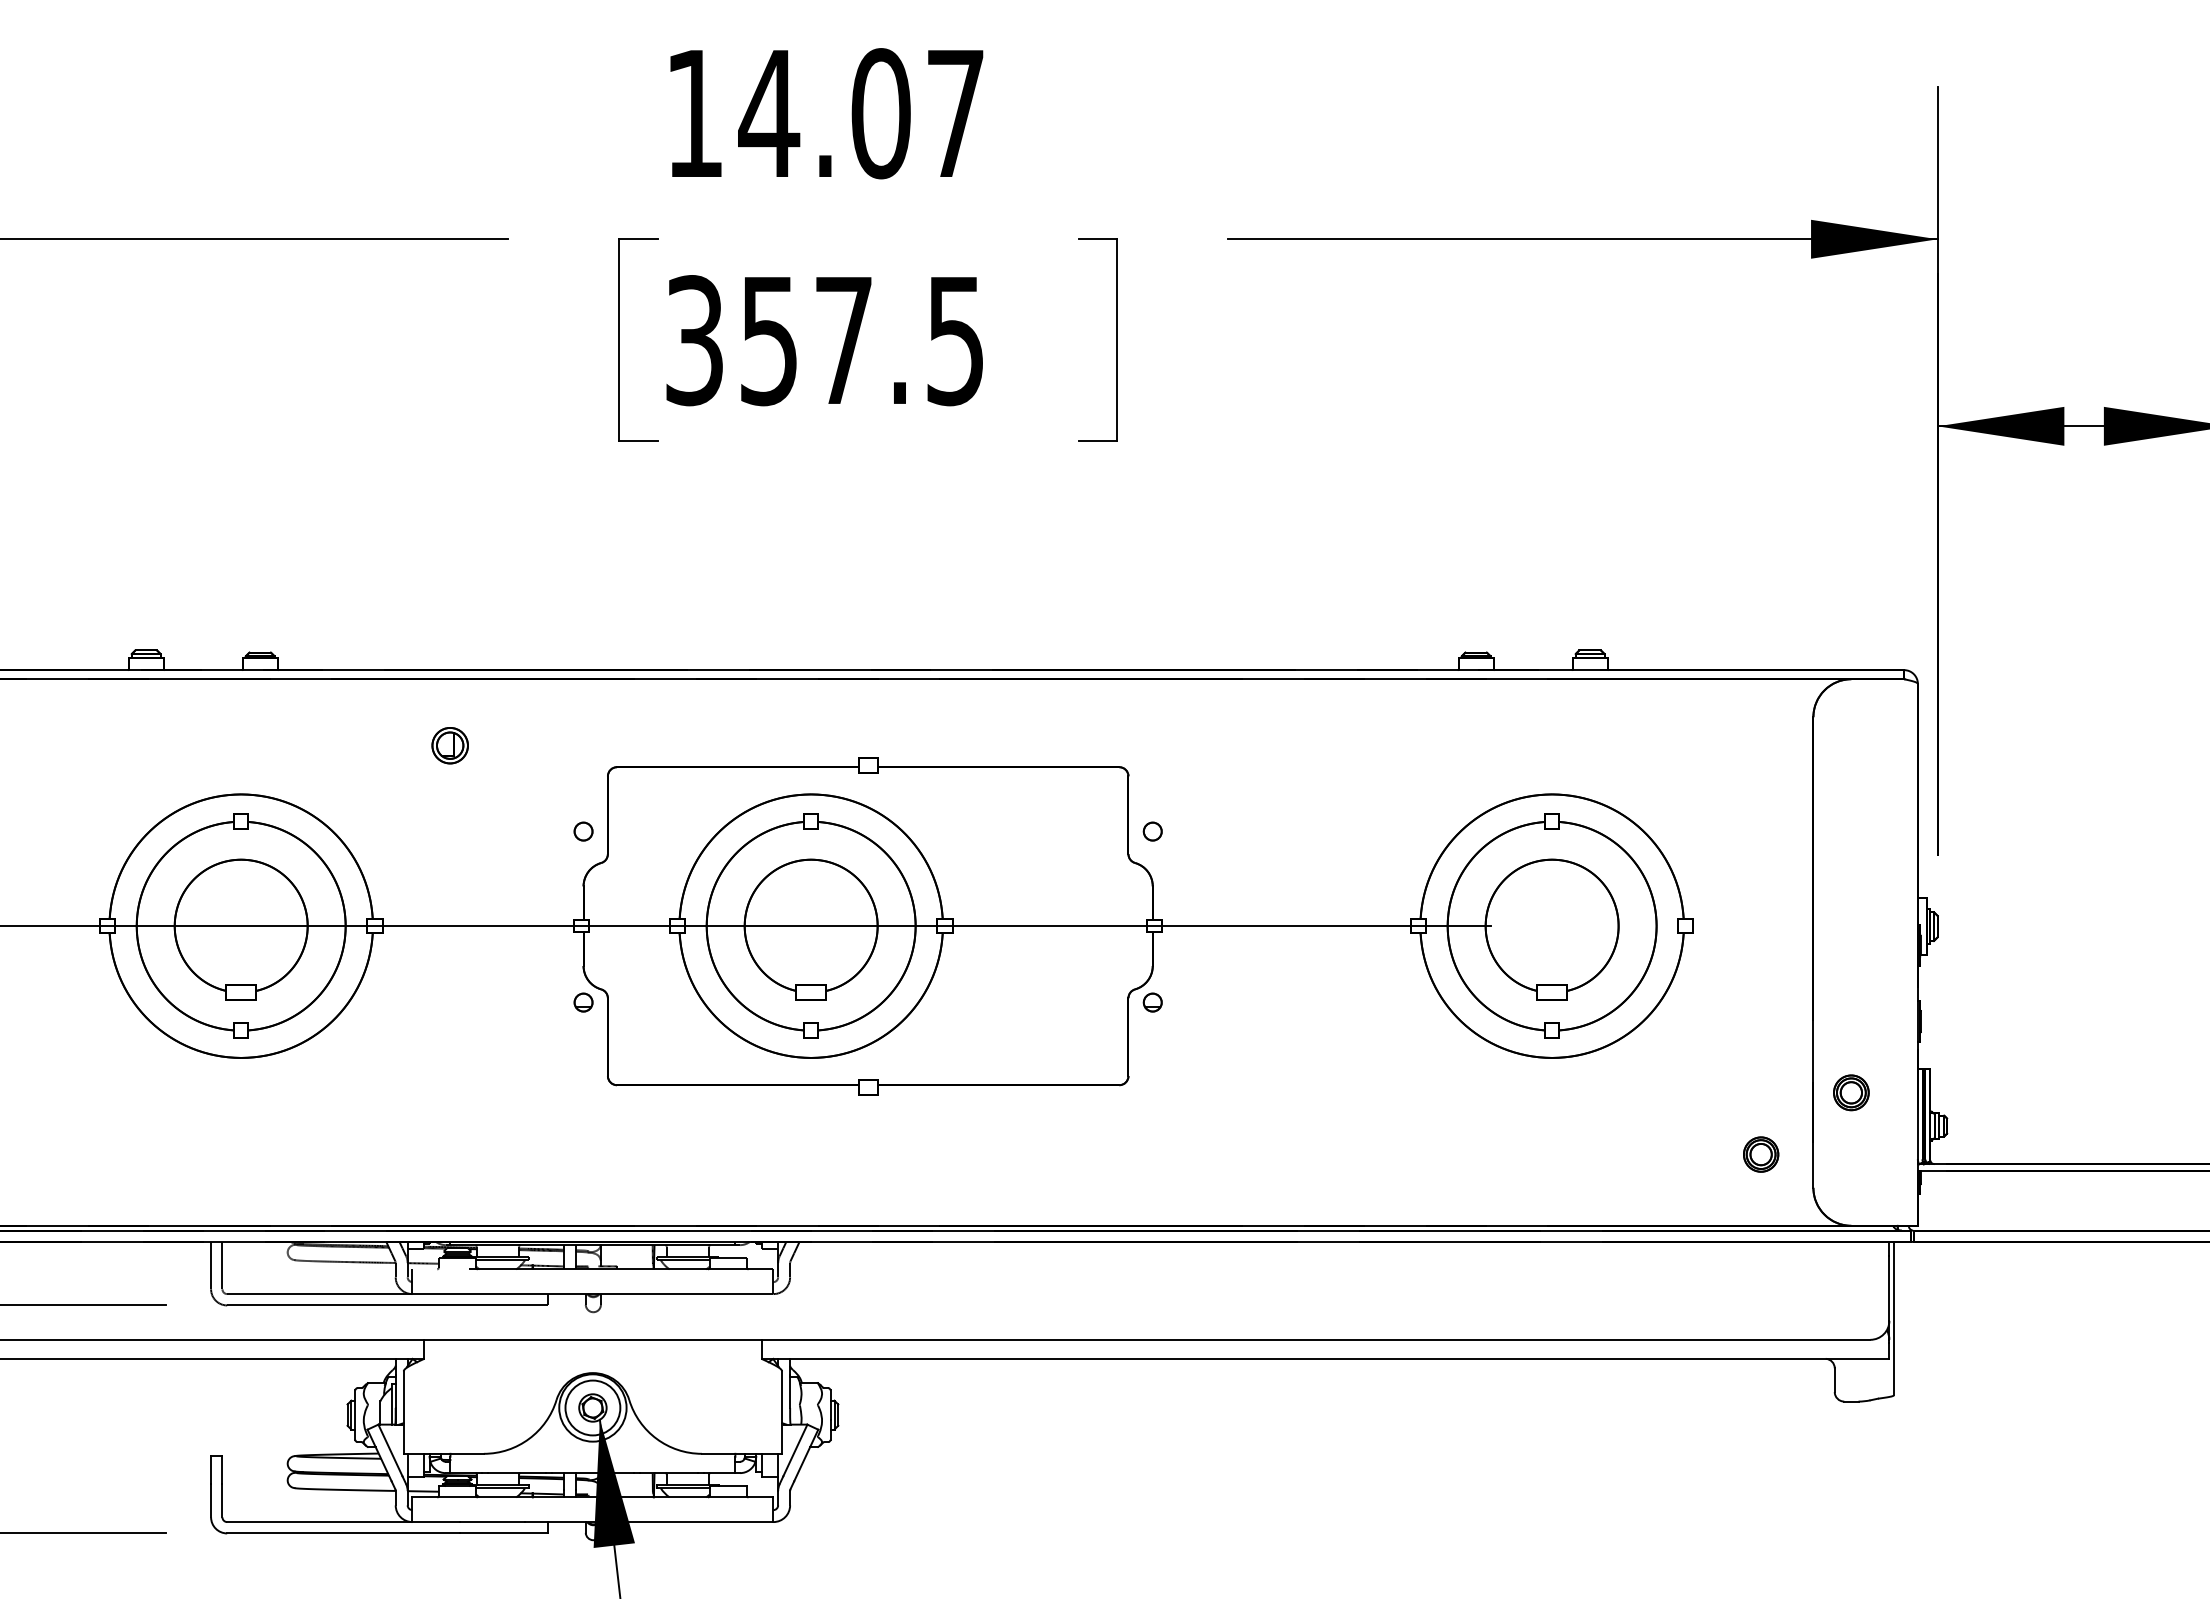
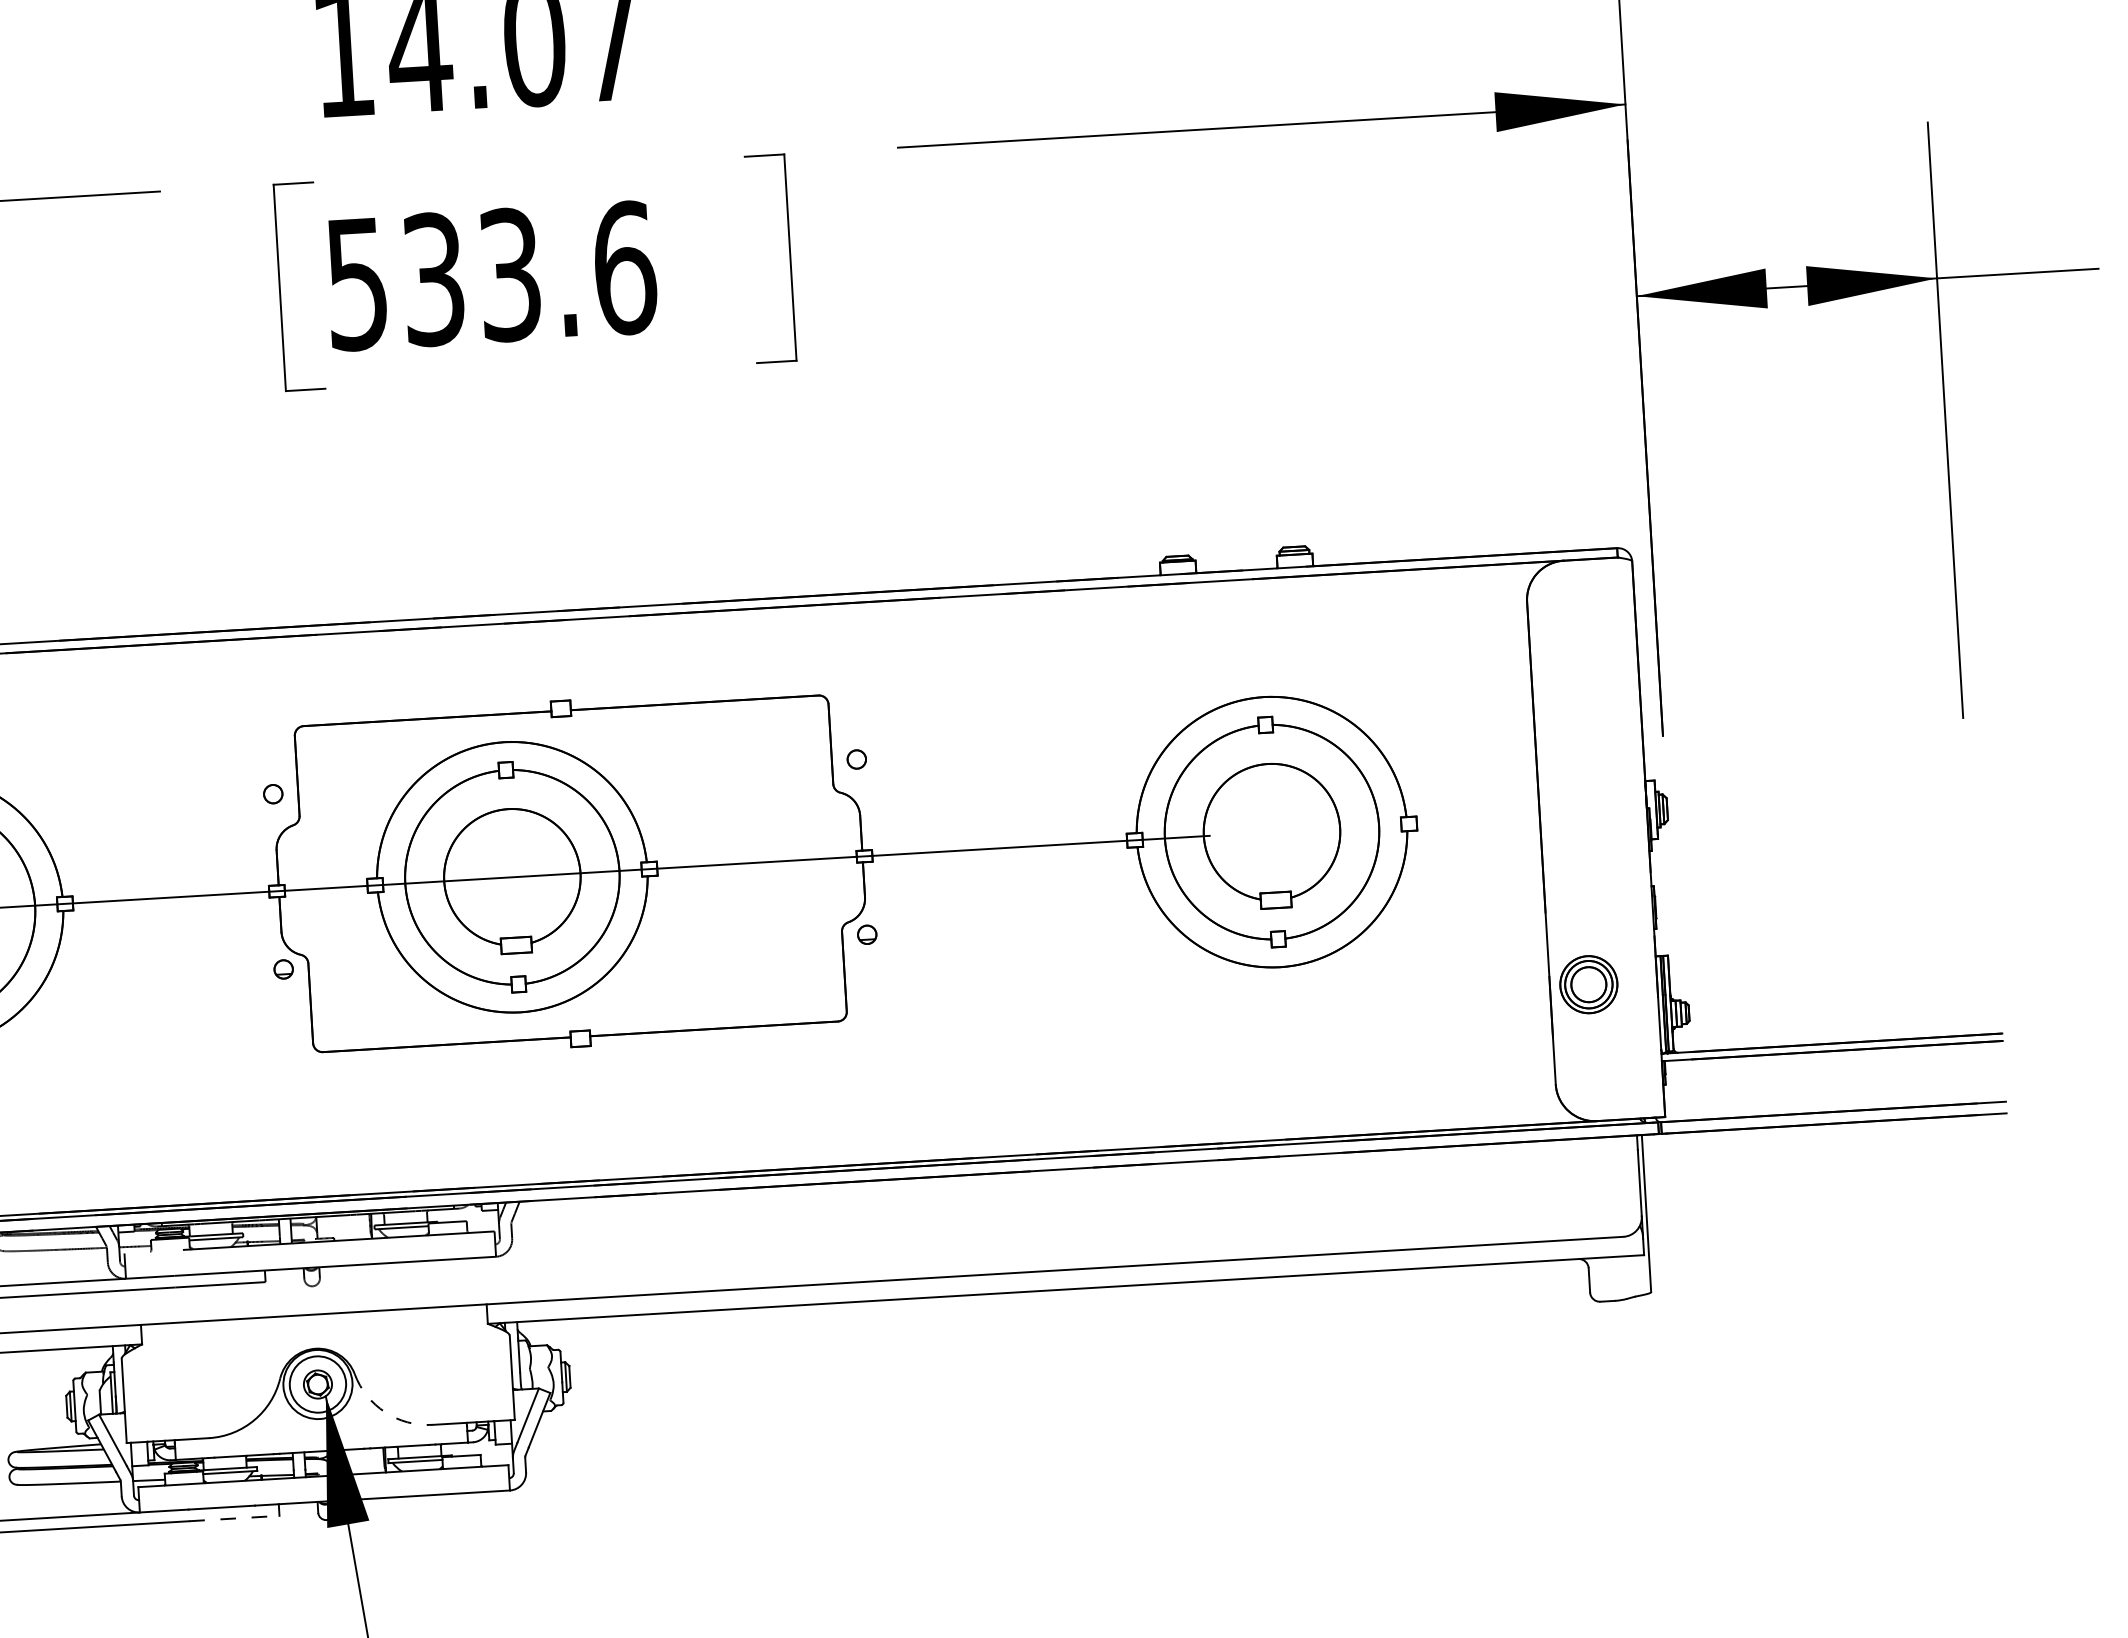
text: (825, 340) -> (491, 275), 357.5 -> 533.6
part: (449, 745) -> (130, 714), removed
part: (1851, 1092) -> (1589, 984), size x1.6
part: (1761, 1154) -> (1500, 1053), removed
arc: (656, 1438) -> (385, 1411), solid -> dashed
line: (504, 1533) -> (234, 1518), solid -> dashed

